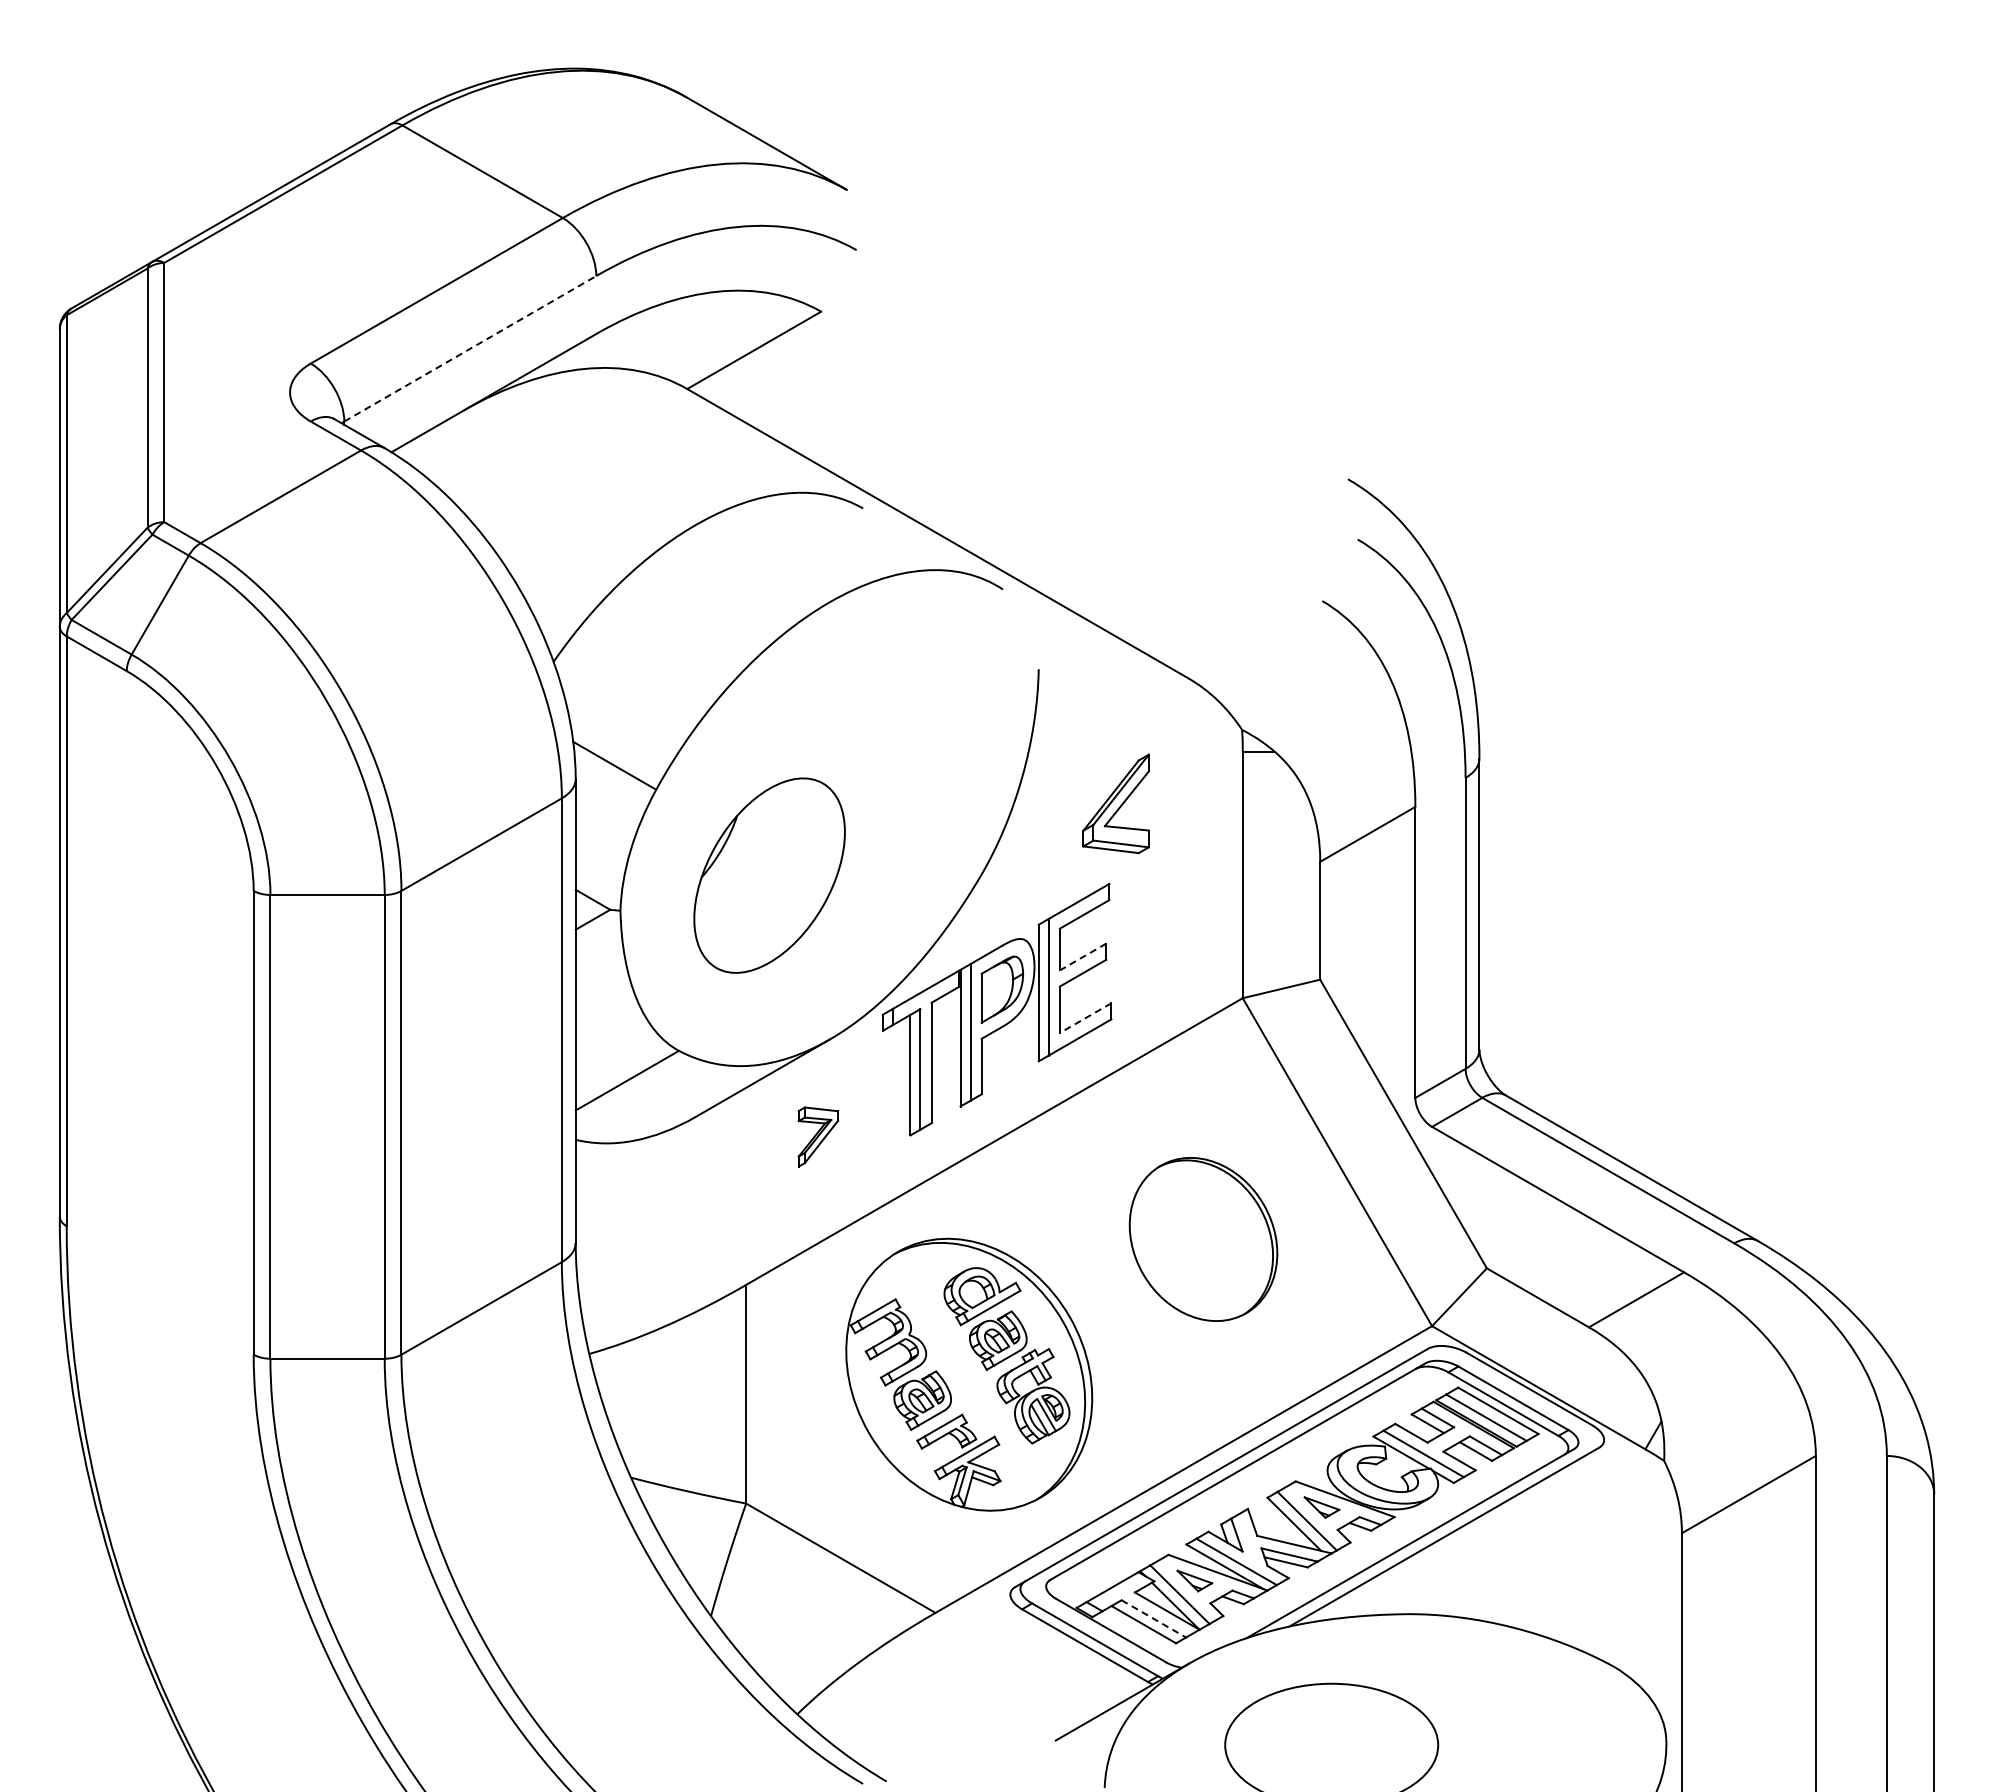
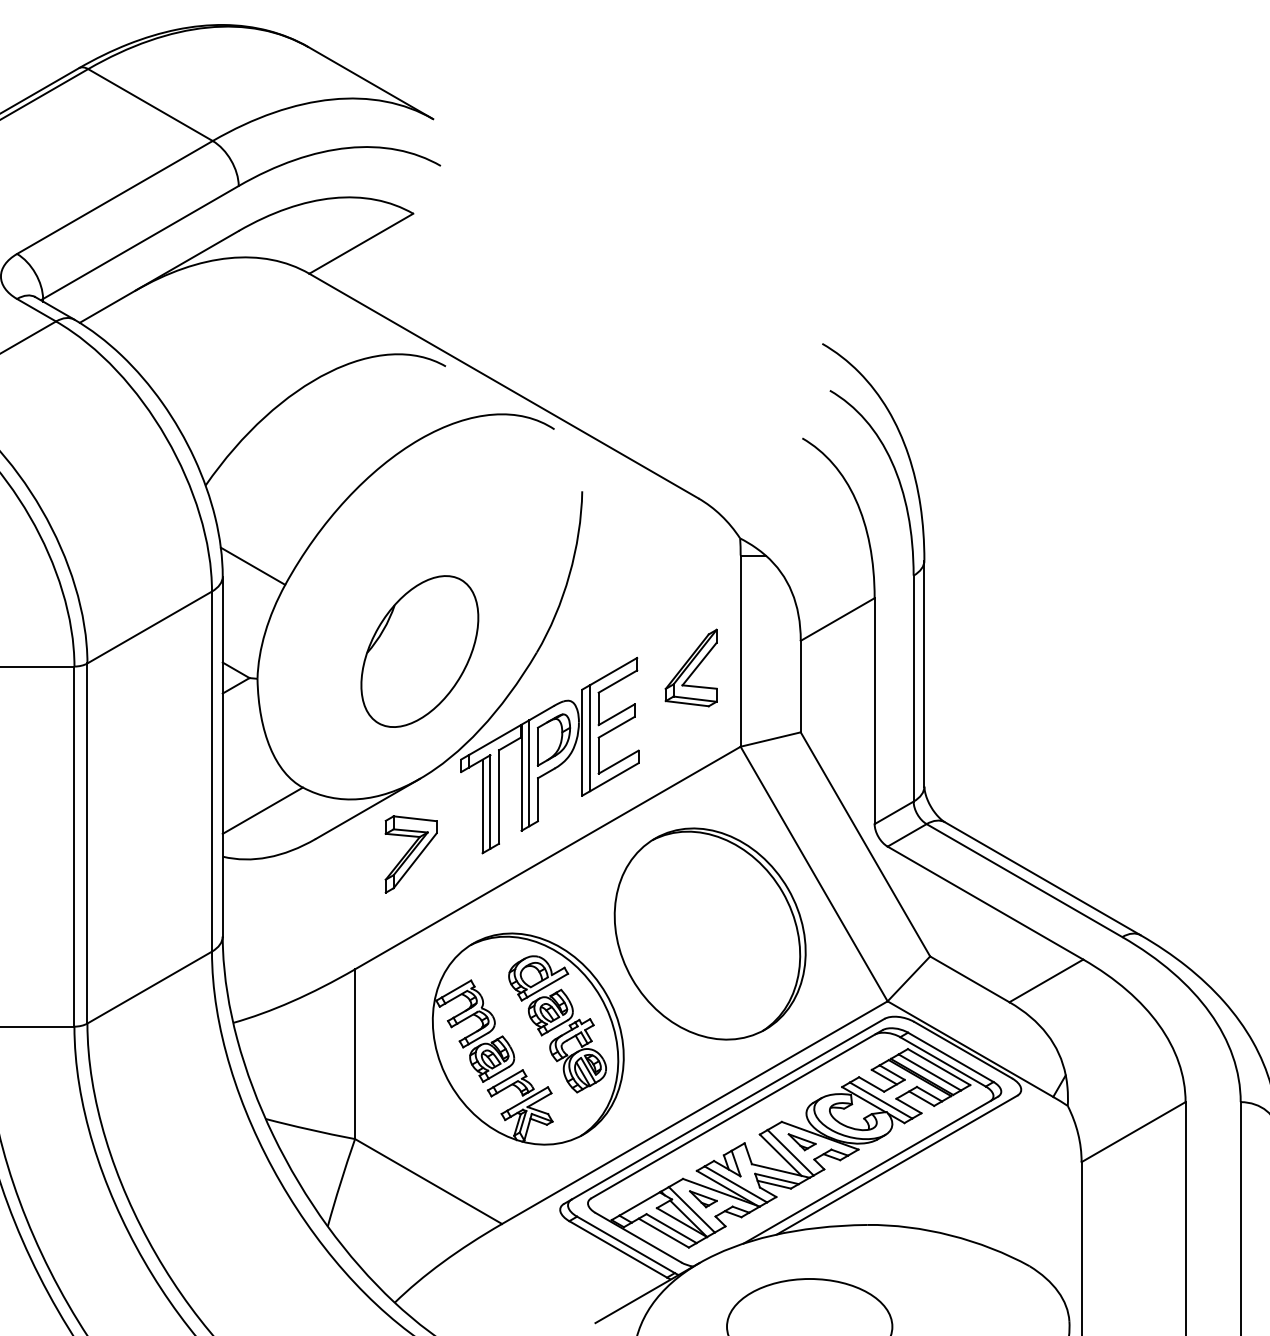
line: (470, 348) -> (141, 242), dashed -> solid
part: (1115, 803) -> (690, 667), moved
part: (769, 875) -> (419, 651), moved
line: (1083, 956) -> (616, 714), dashed -> solid
line: (1085, 1018) -> (618, 762), dashed -> solid
part: (818, 1136) -> (411, 854), size x1.67
part: (1203, 1239) -> (710, 934), size x1.67
line: (1154, 1619) -> (672, 1229), dashed -> solid

